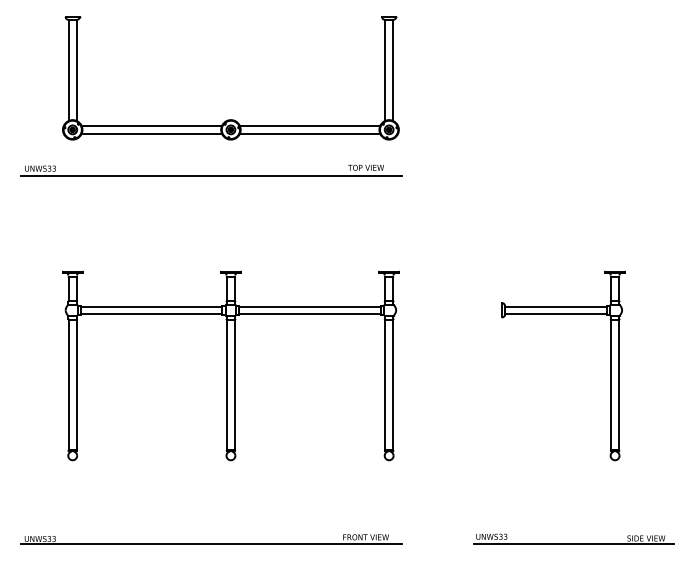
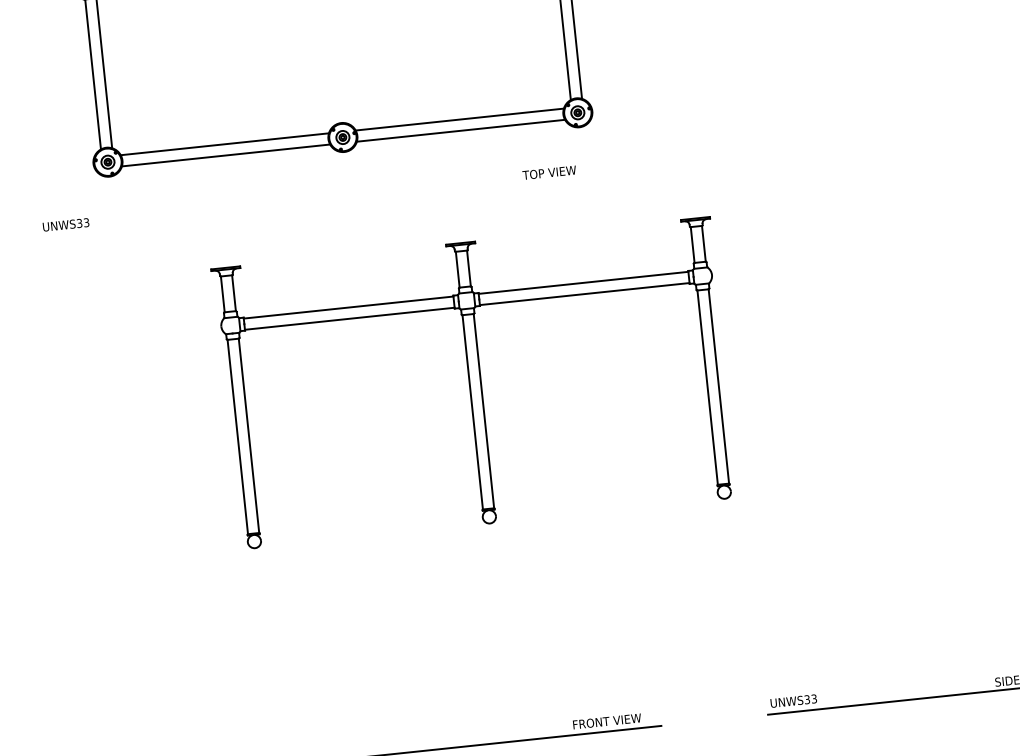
line: (210, 175) -> (319, 208), removed
part: (230, 365) -> (474, 382), moved
part: (610, 365) -> (943, 428), removed

